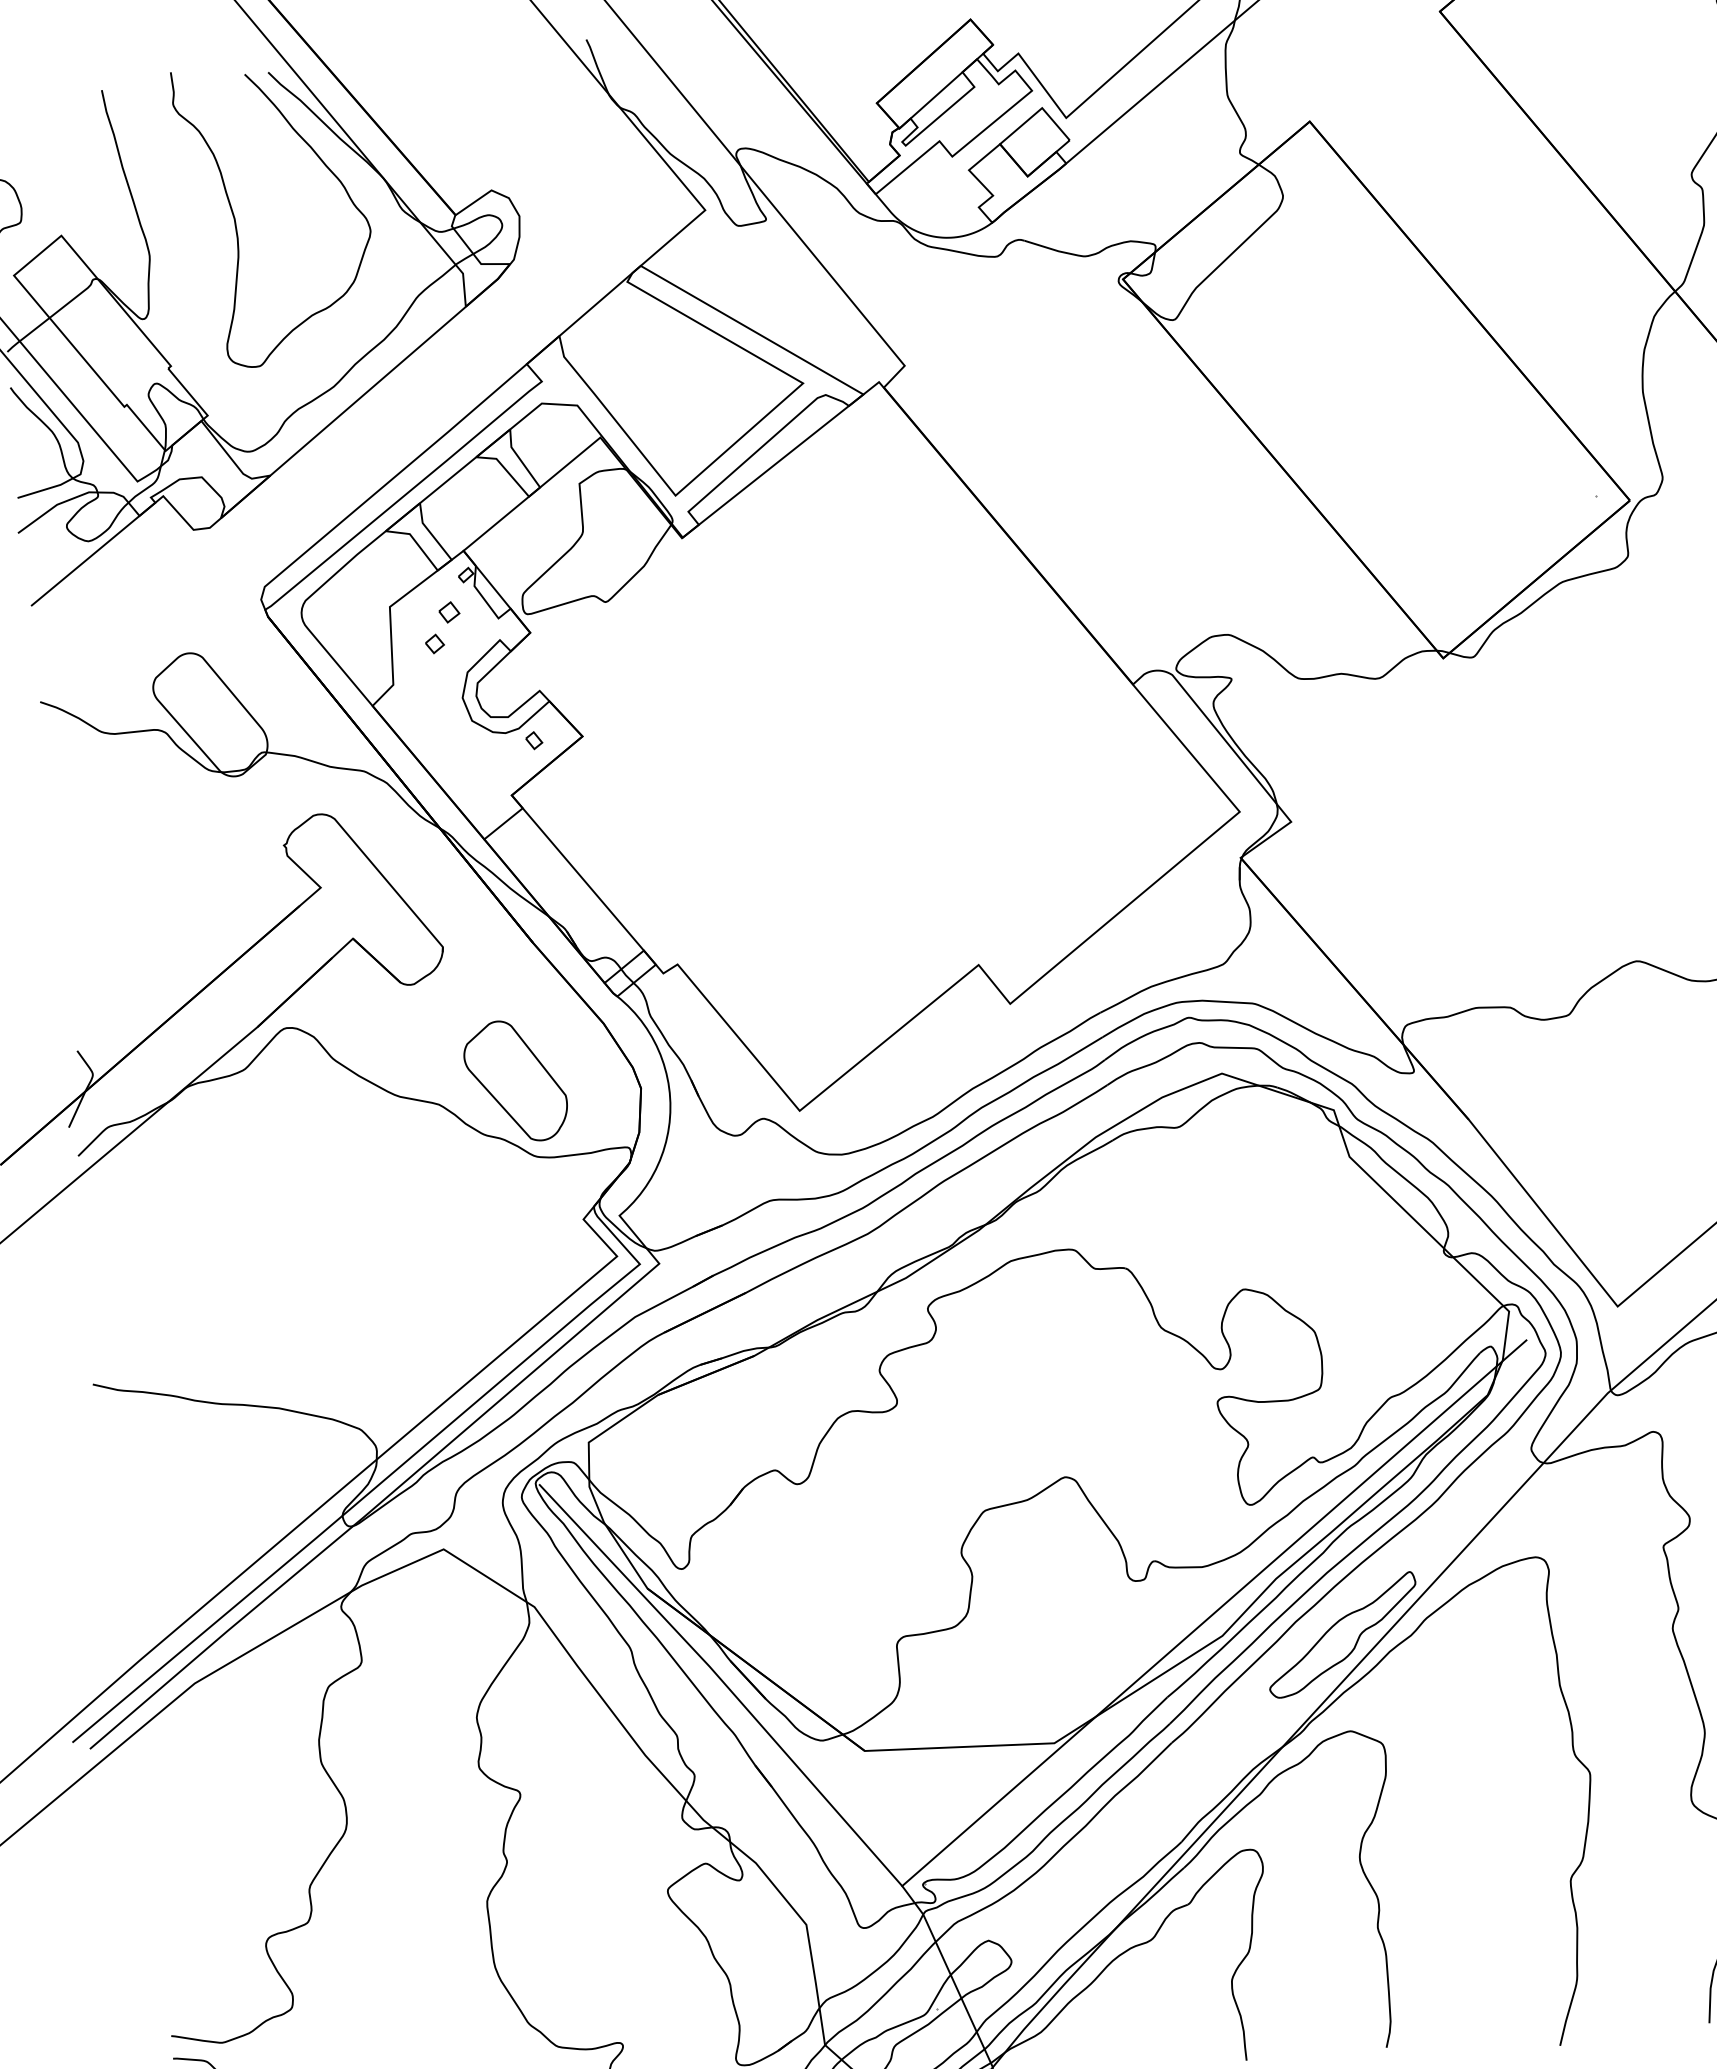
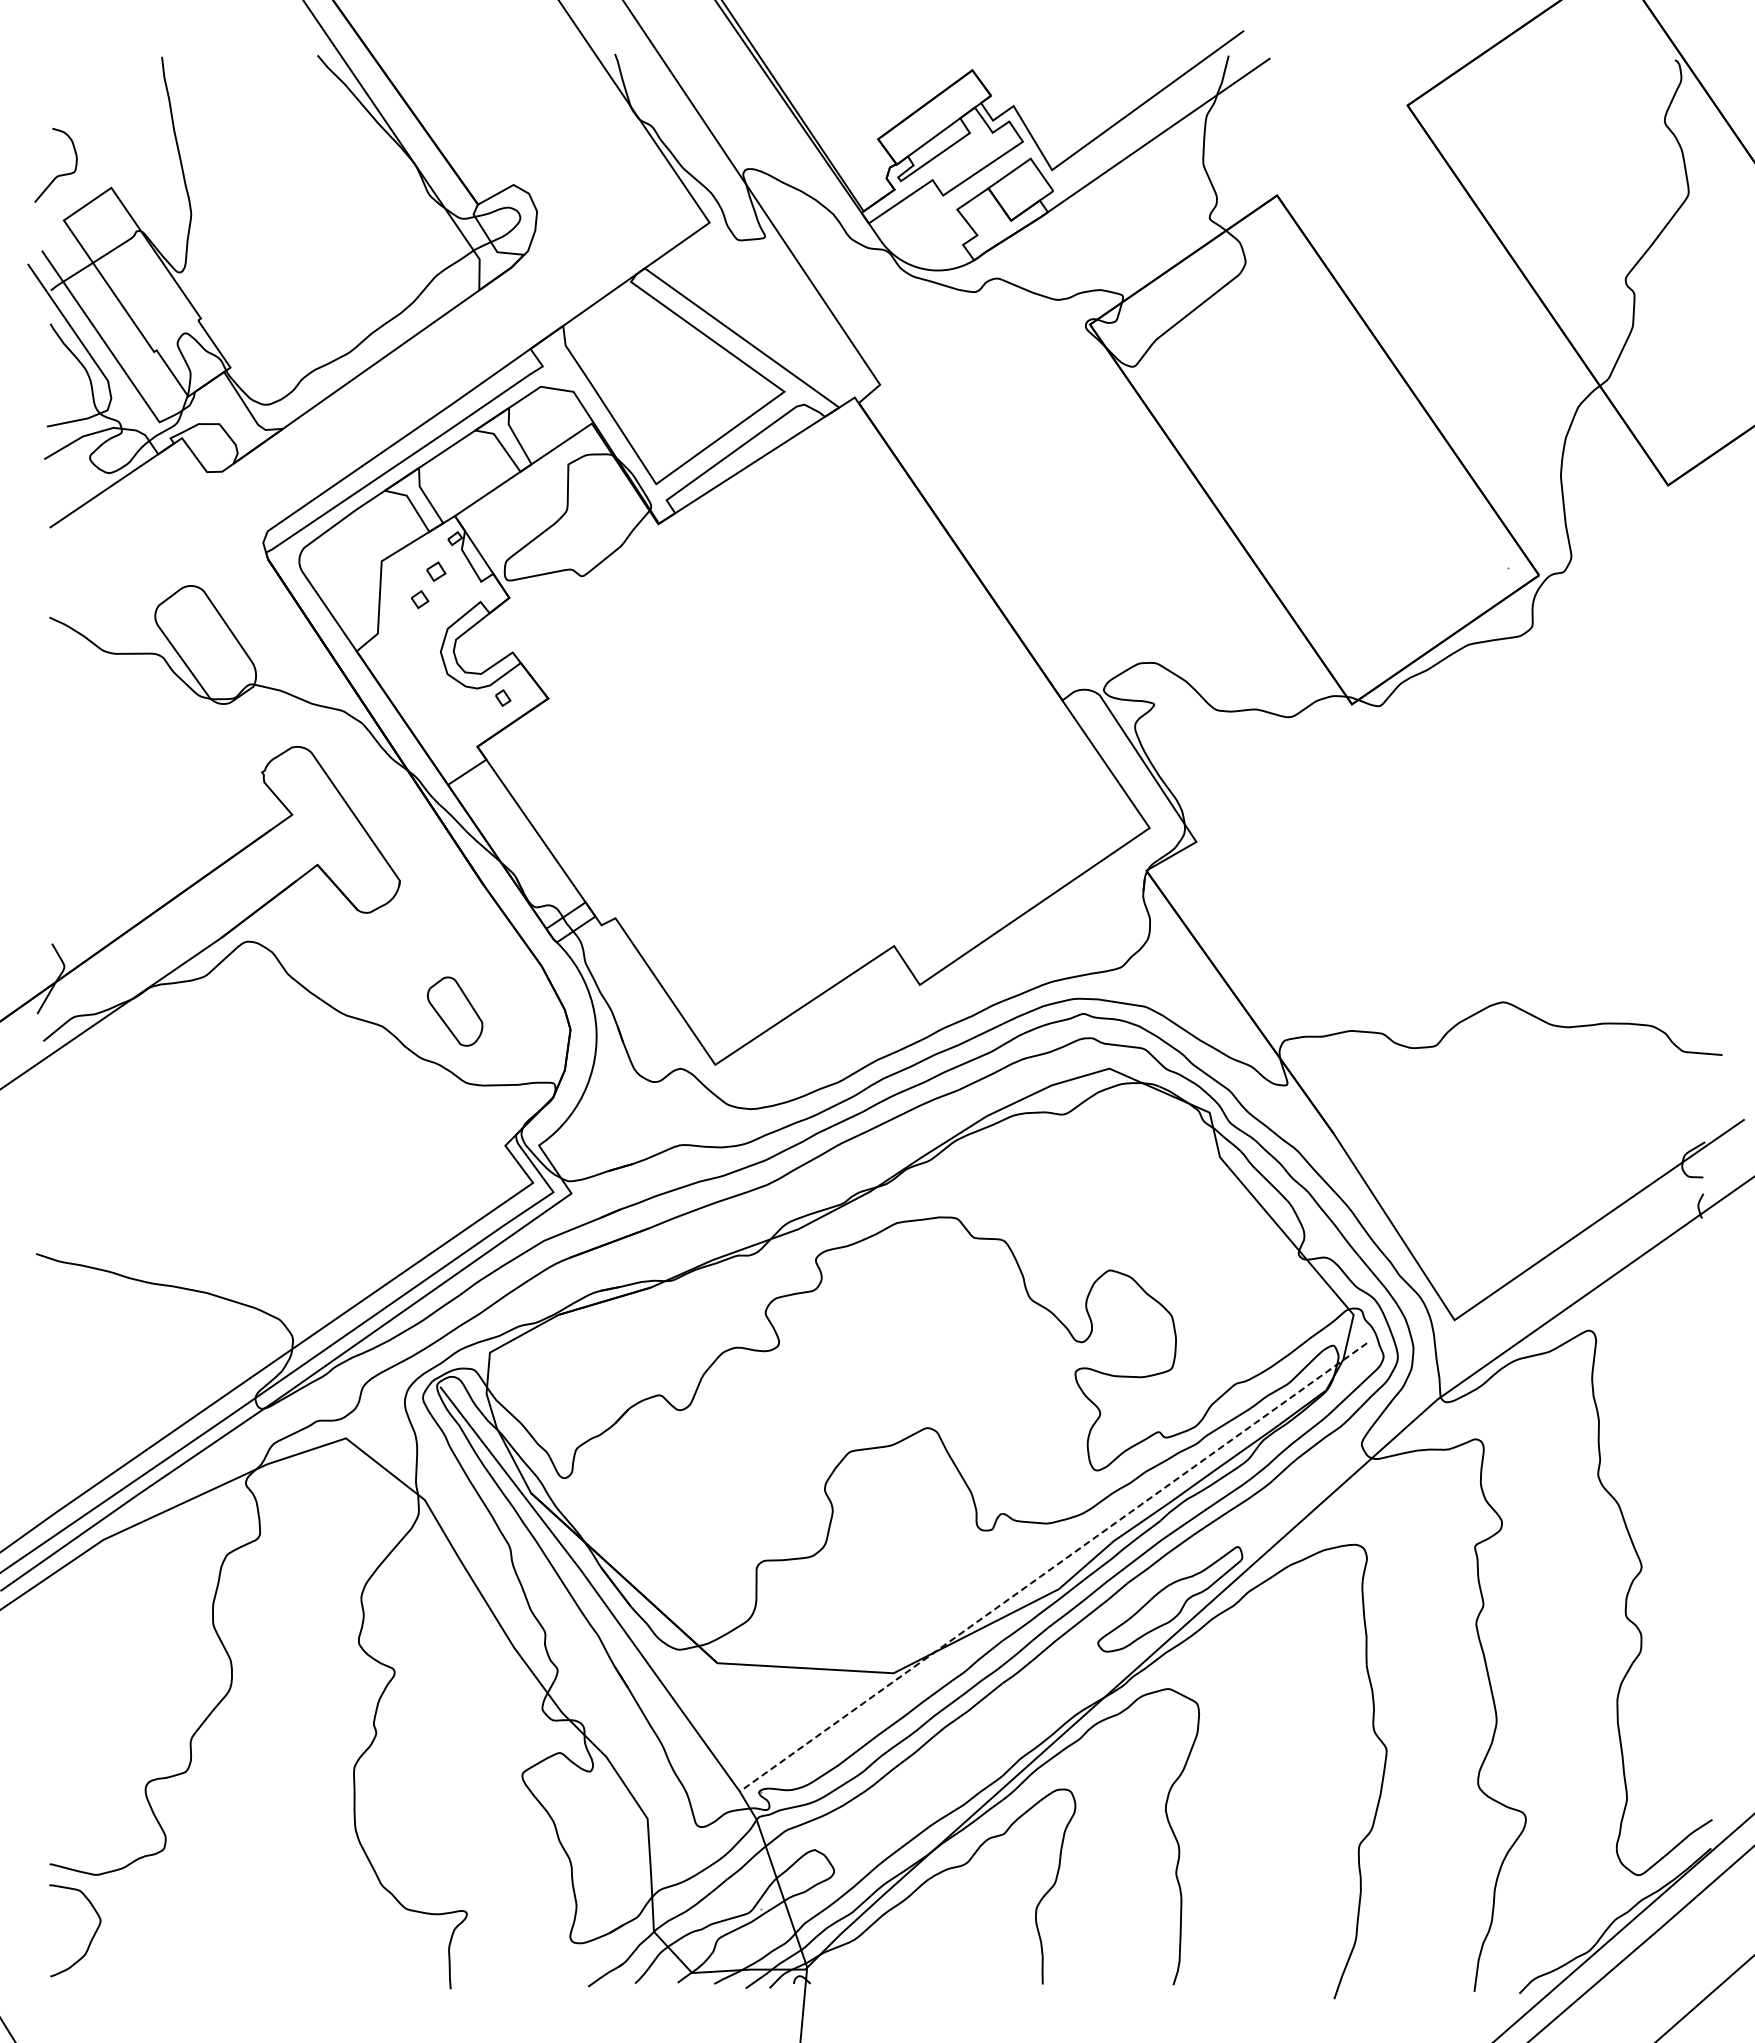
curve: (235, 218) -> (274, 187), removed
part: (515, 1081) -> (454, 1011), size x0.6
line: (1214, 1613) -> (1053, 1567), solid -> dashed

